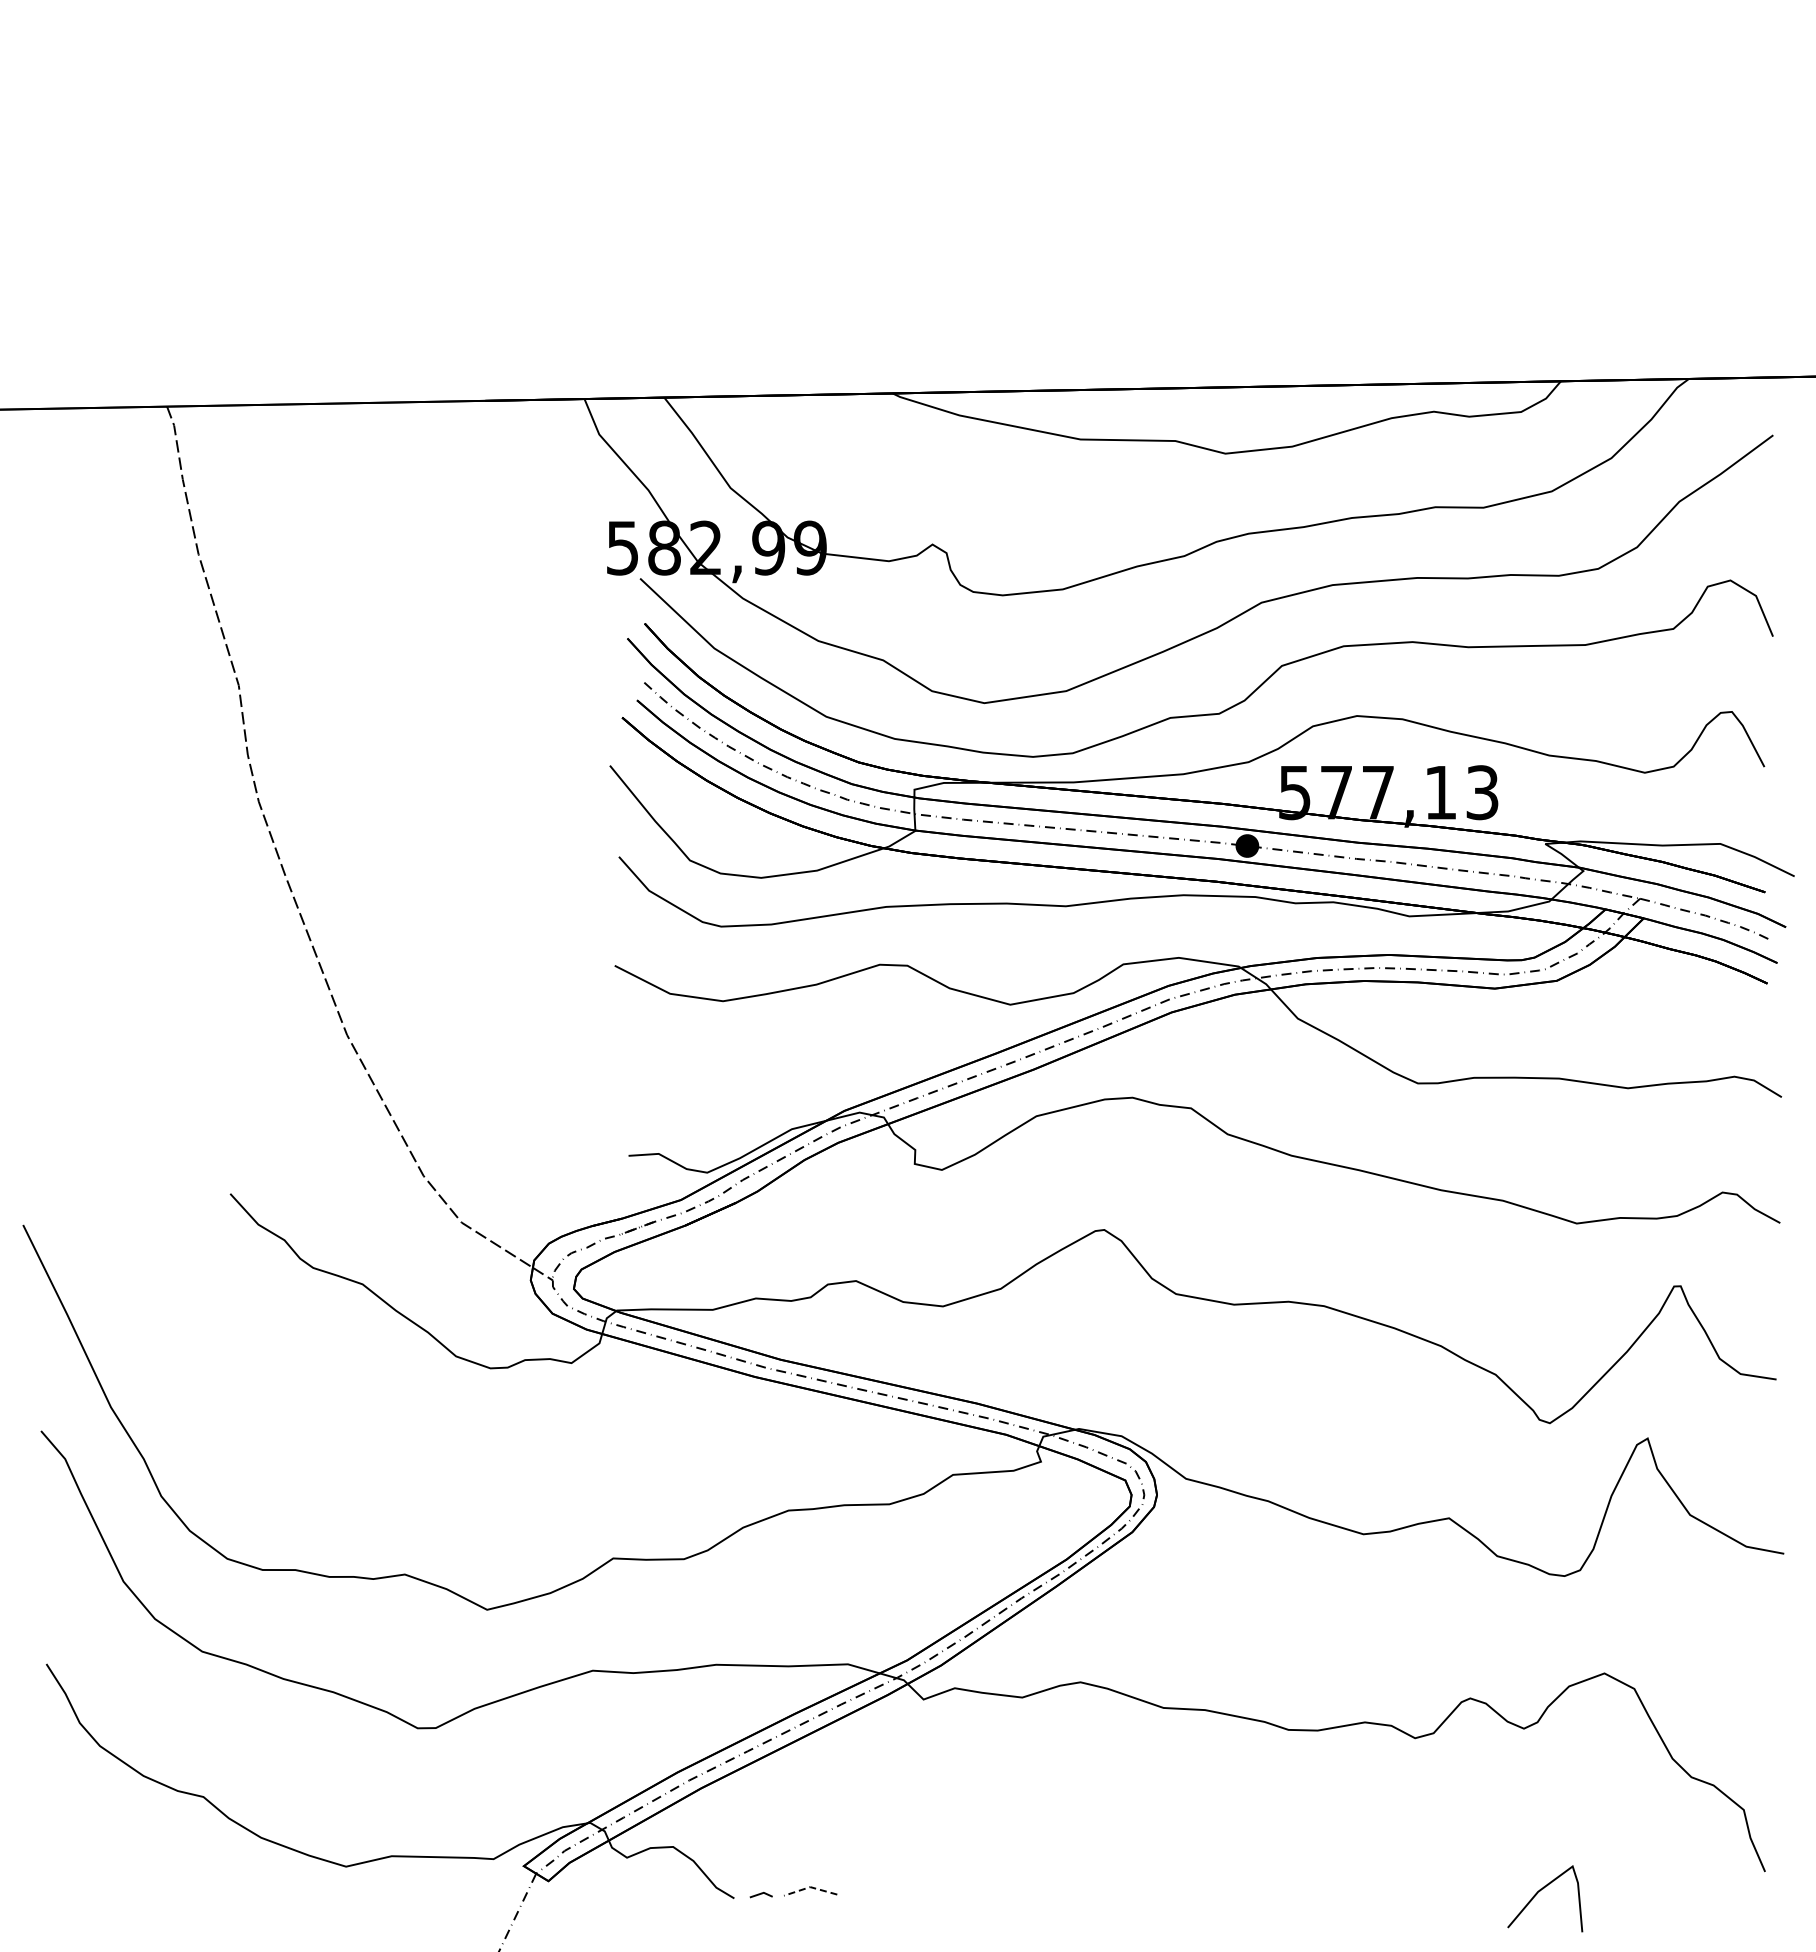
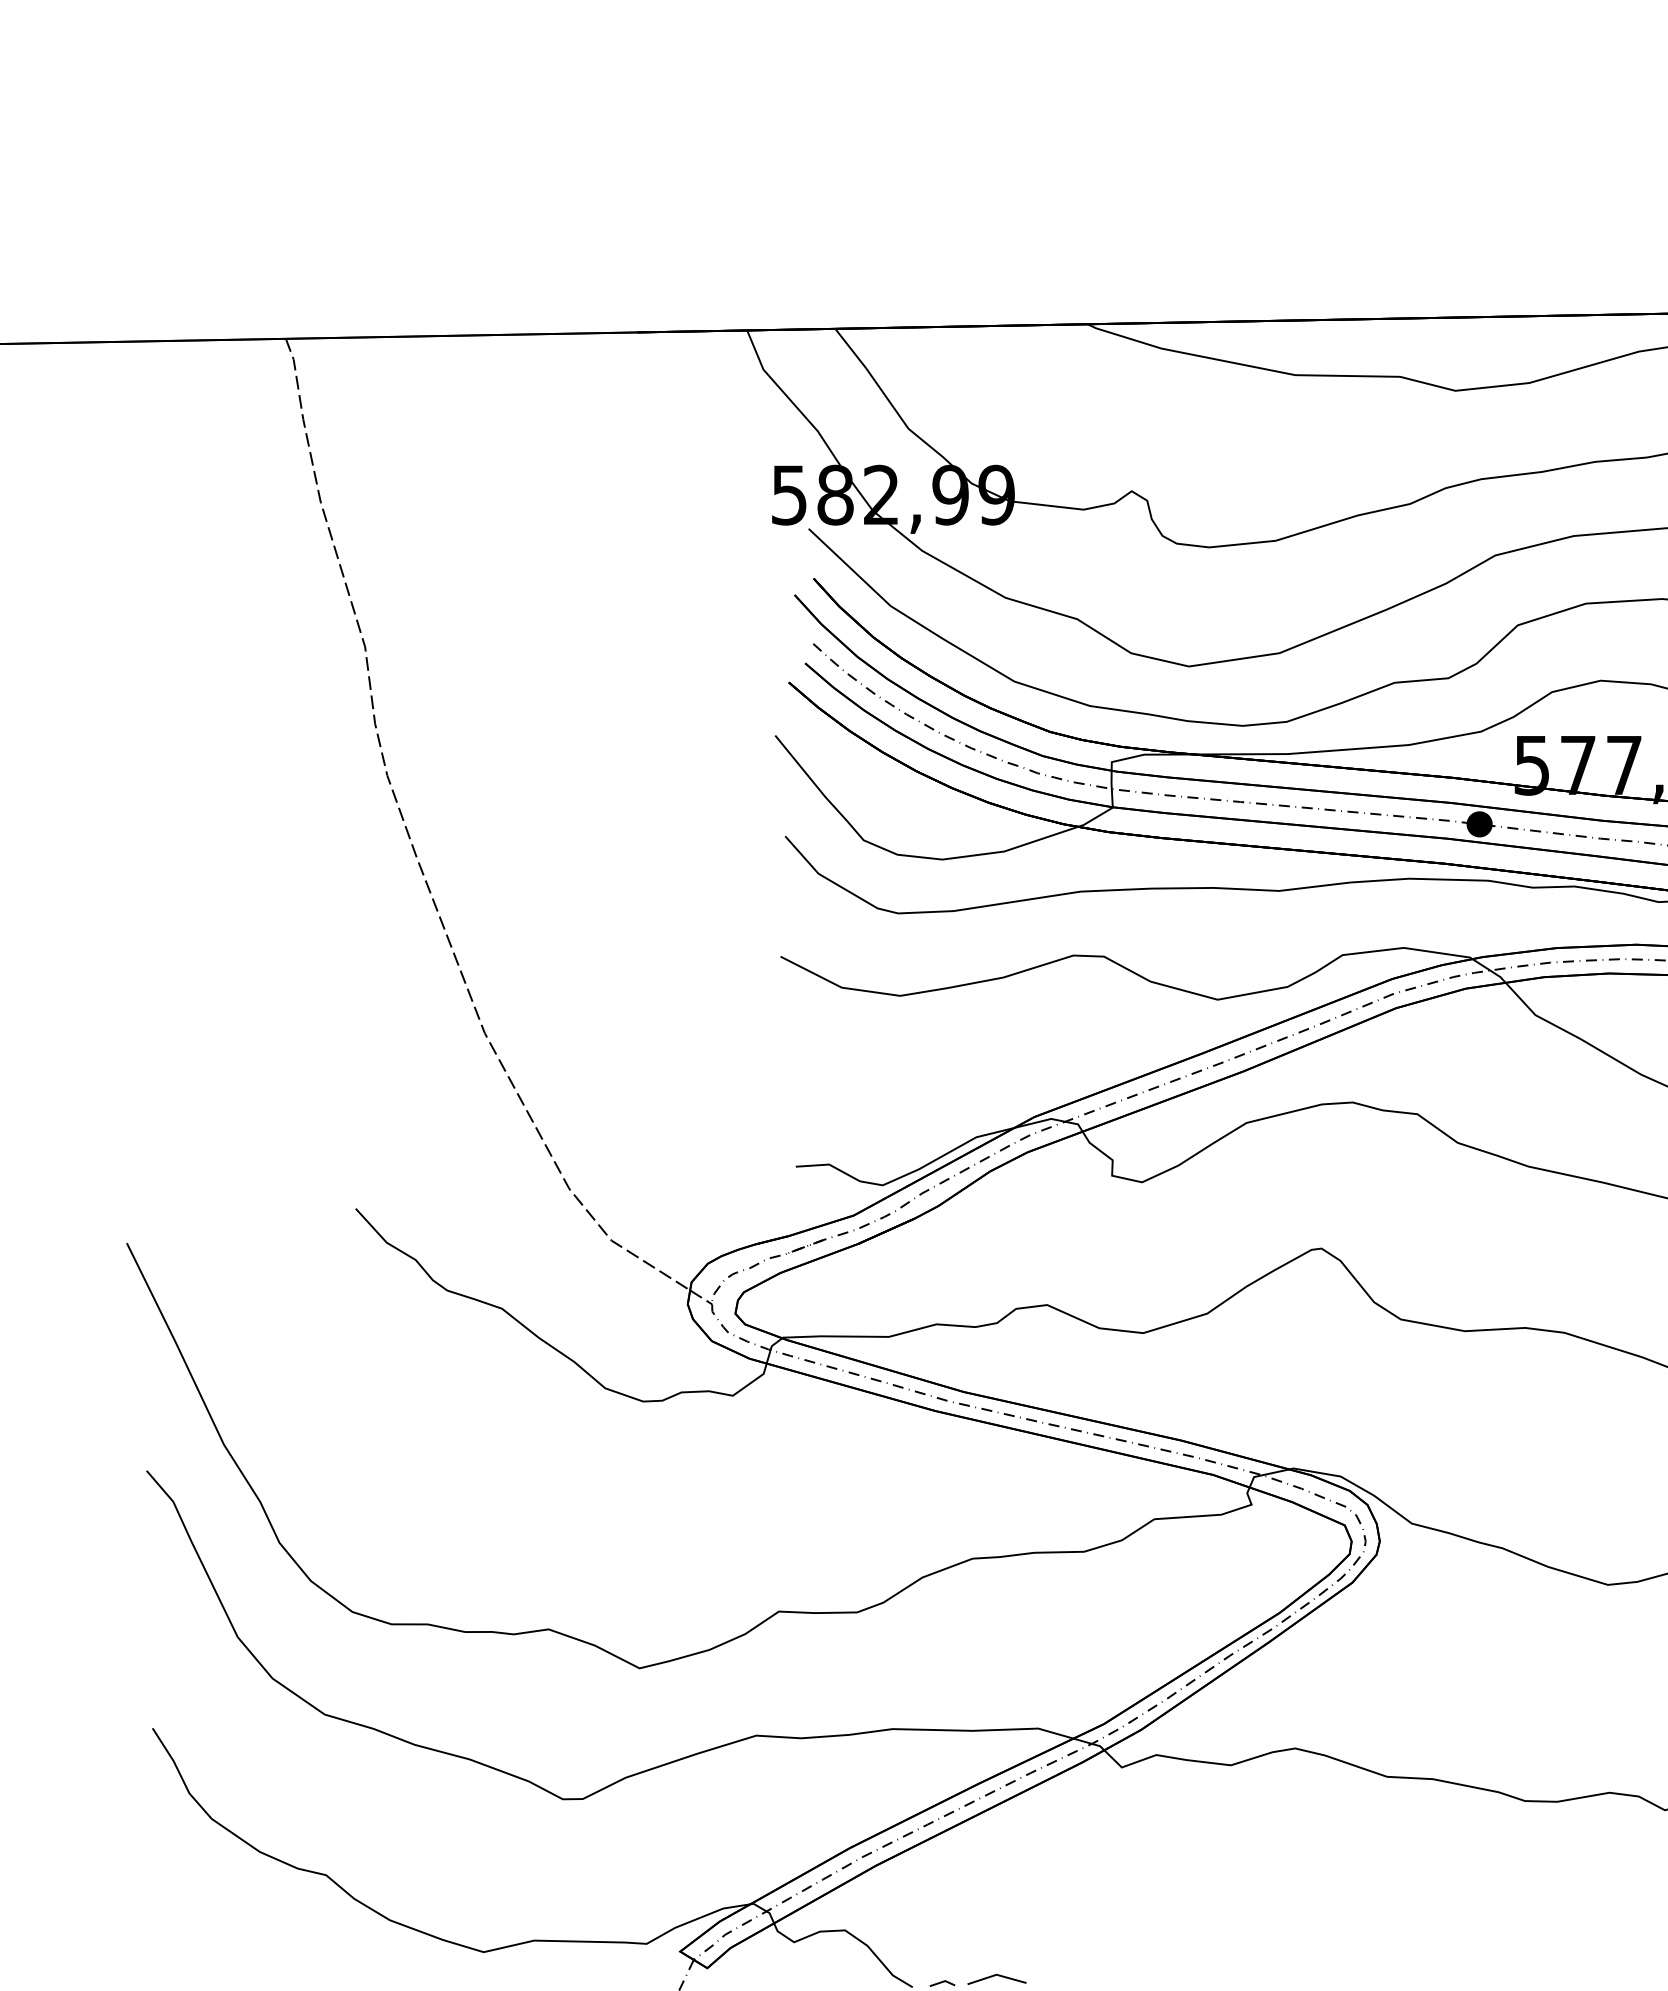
line: (810, 1887) -> (996, 1975), dashed -> solid

